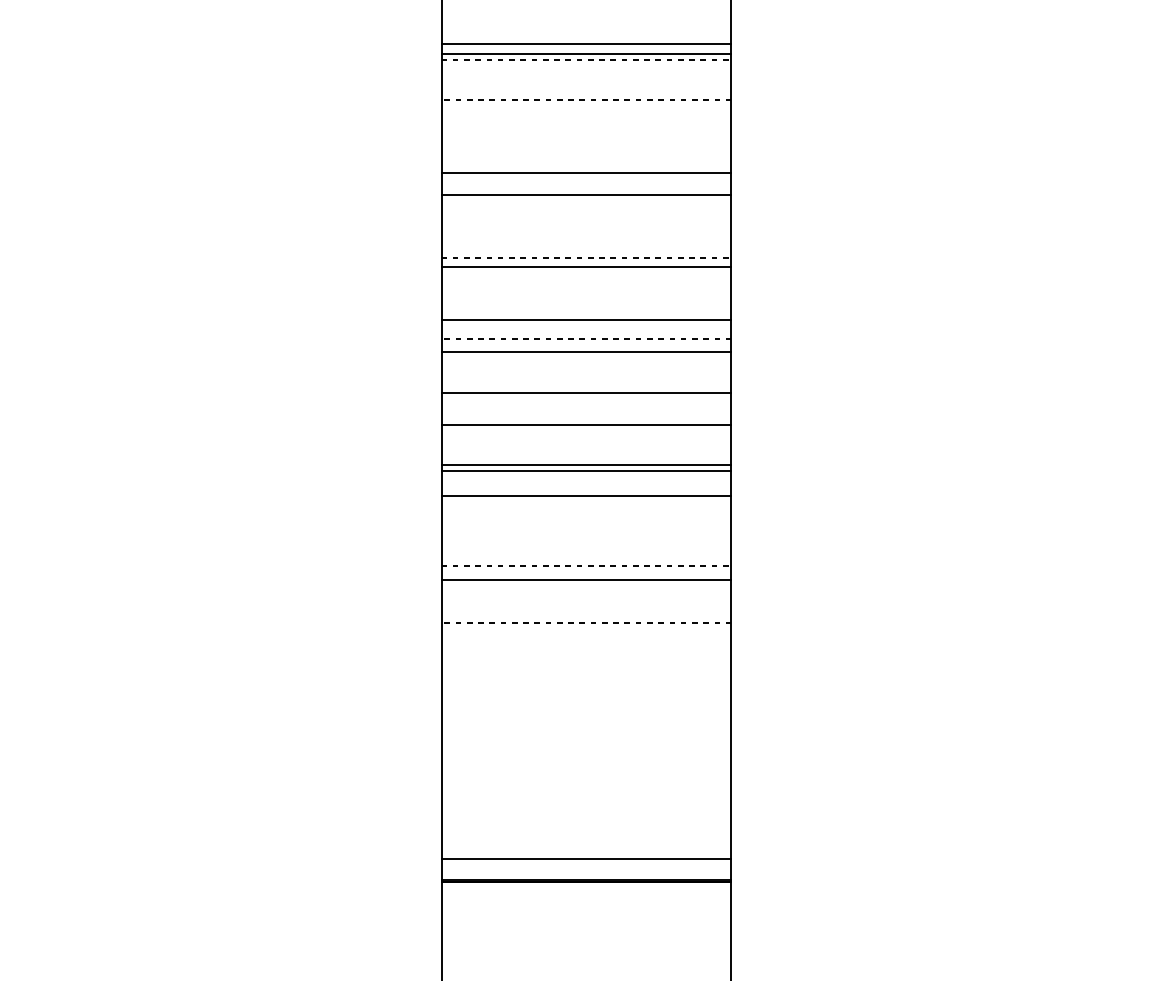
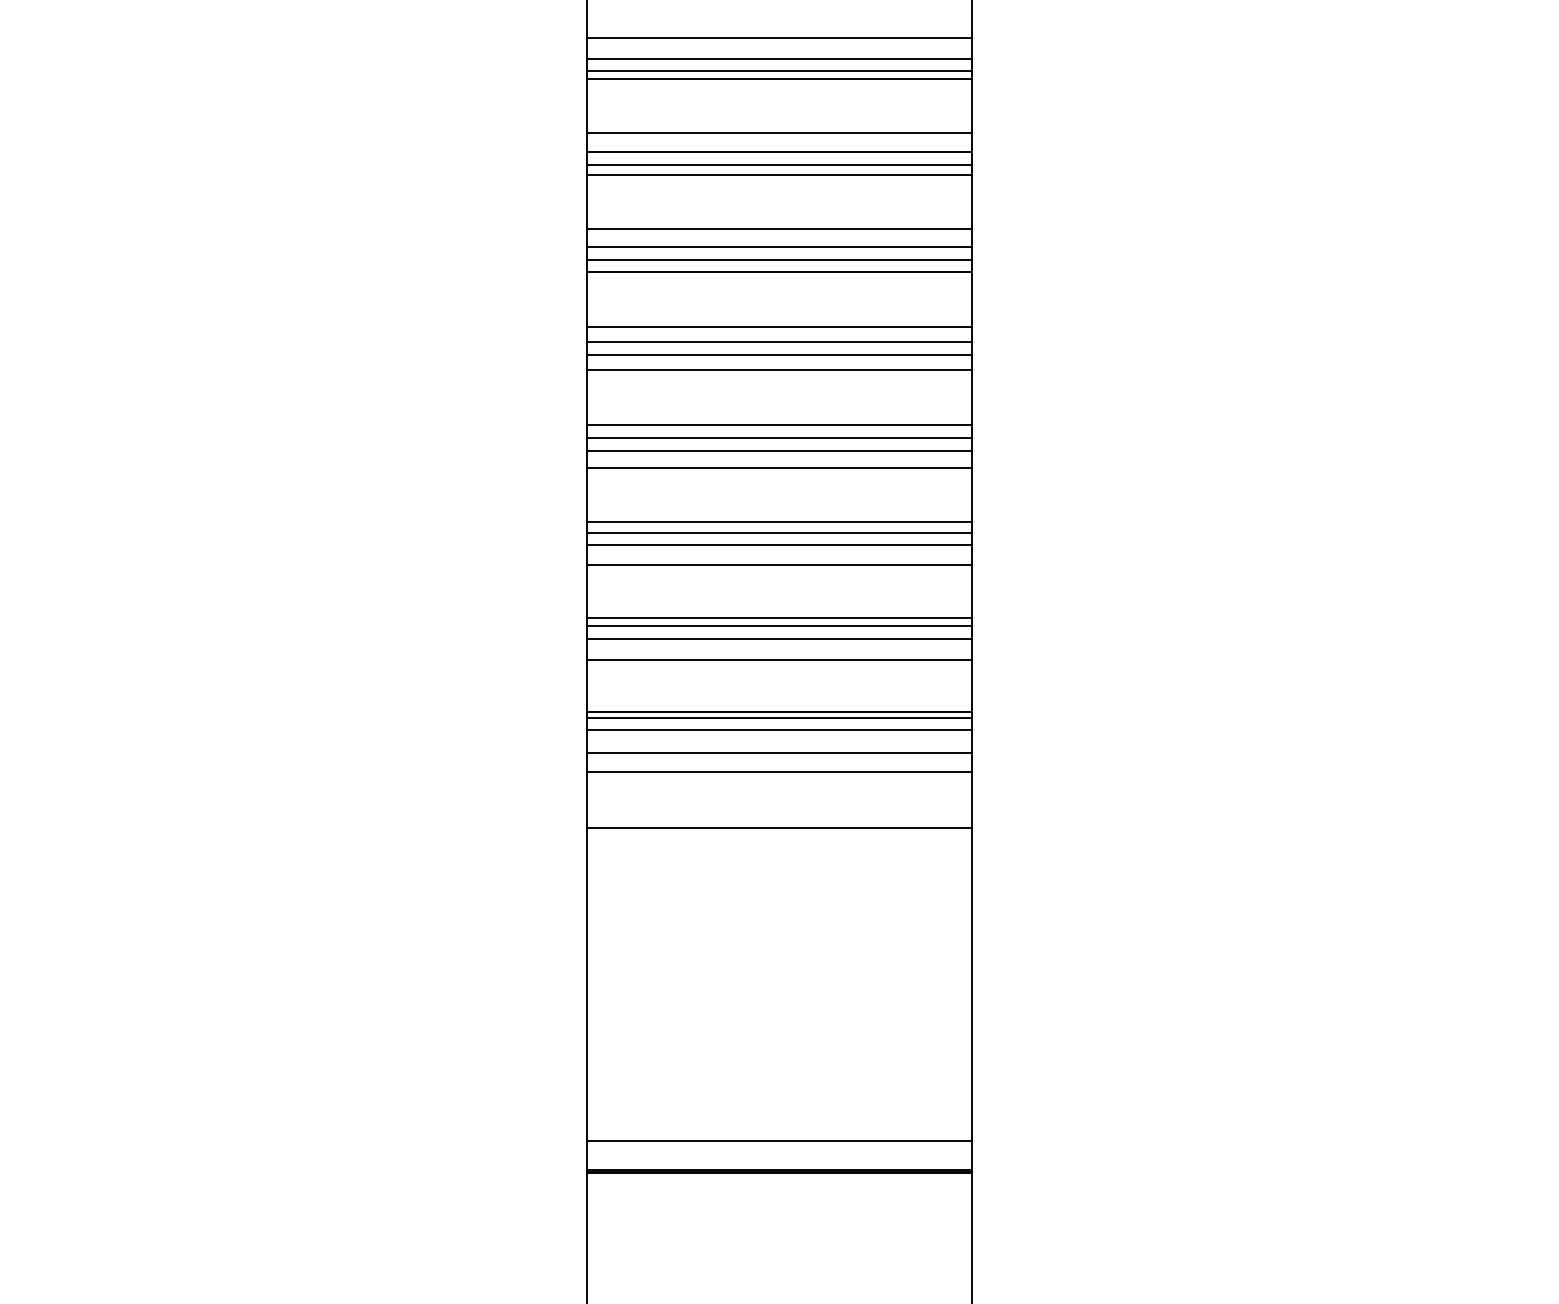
line: (586, 28) -> (779, 37), added
line: (586, 59) -> (779, 78), dashed -> solid
line: (586, 99) -> (779, 132), dashed -> solid
line: (586, 114) -> (779, 151), added
line: (586, 123) -> (779, 164), added
line: (586, 131) -> (779, 174), added
line: (586, 185) -> (779, 246), added
line: (586, 205) -> (779, 272), added
line: (586, 246) -> (779, 327), added
line: (586, 257) -> (779, 342), dashed -> solid
line: (586, 278) -> (779, 370), added
line: (586, 329) -> (779, 437), added
line: (586, 338) -> (779, 450), dashed -> solid
line: (586, 400) -> (779, 532), added
line: (586, 410) -> (779, 545), added
line: (586, 480) -> (779, 638), added
line: (586, 536) -> (779, 712), added
line: (586, 539) -> (779, 717), added
line: (586, 548) -> (779, 729), added
line: (586, 566) -> (779, 752), dashed -> solid
line: (586, 622) -> (779, 827), dashed -> solid

